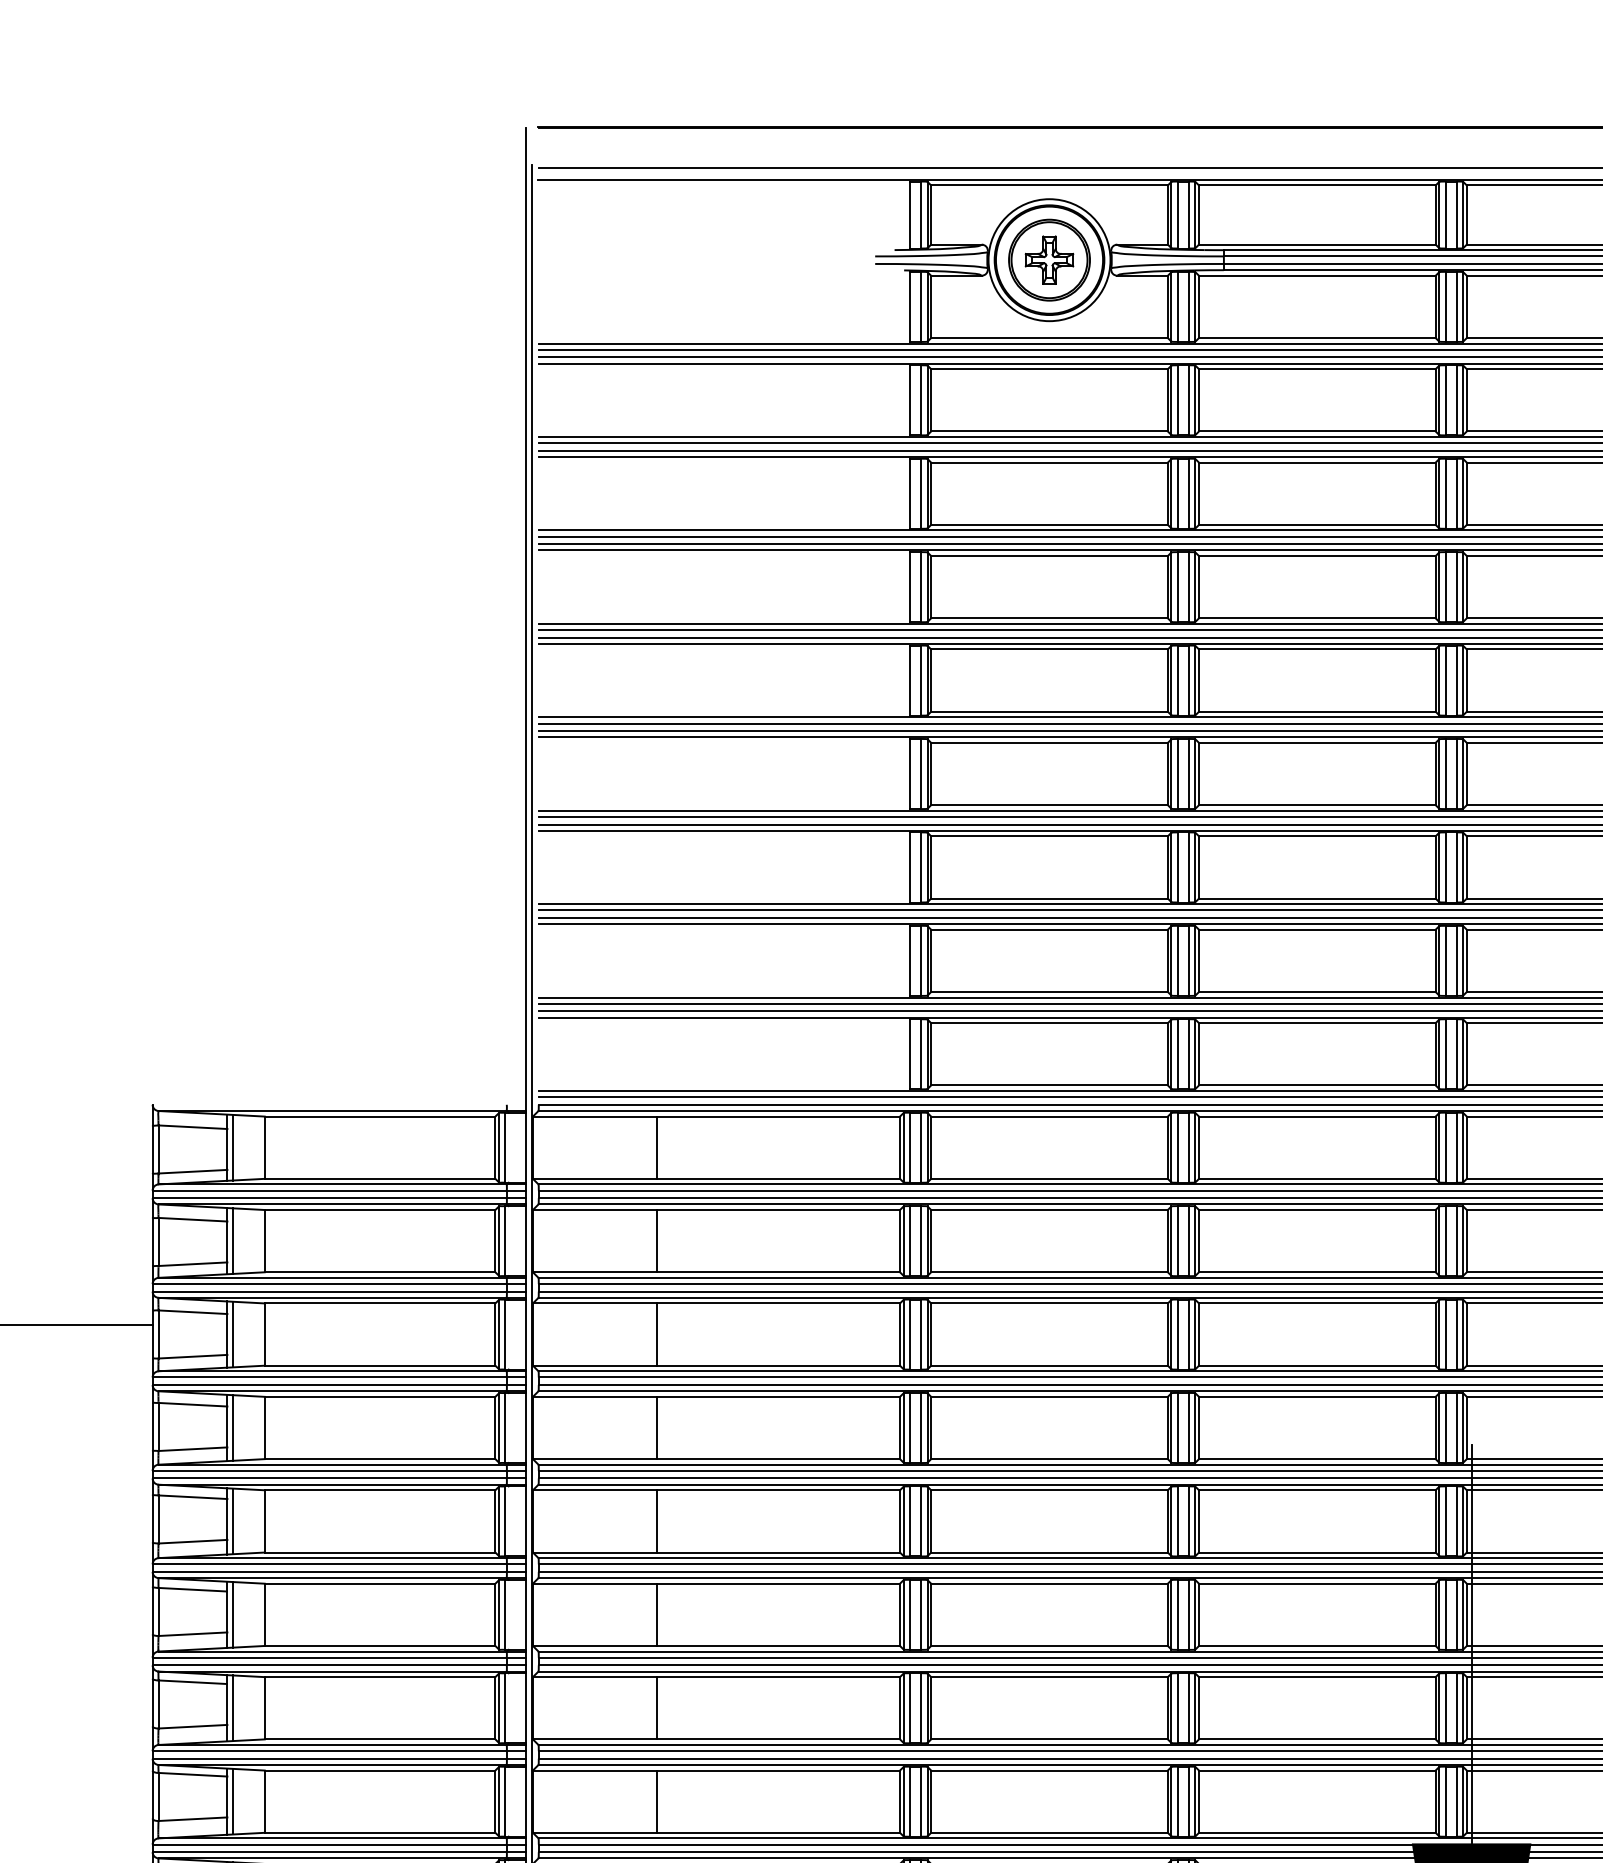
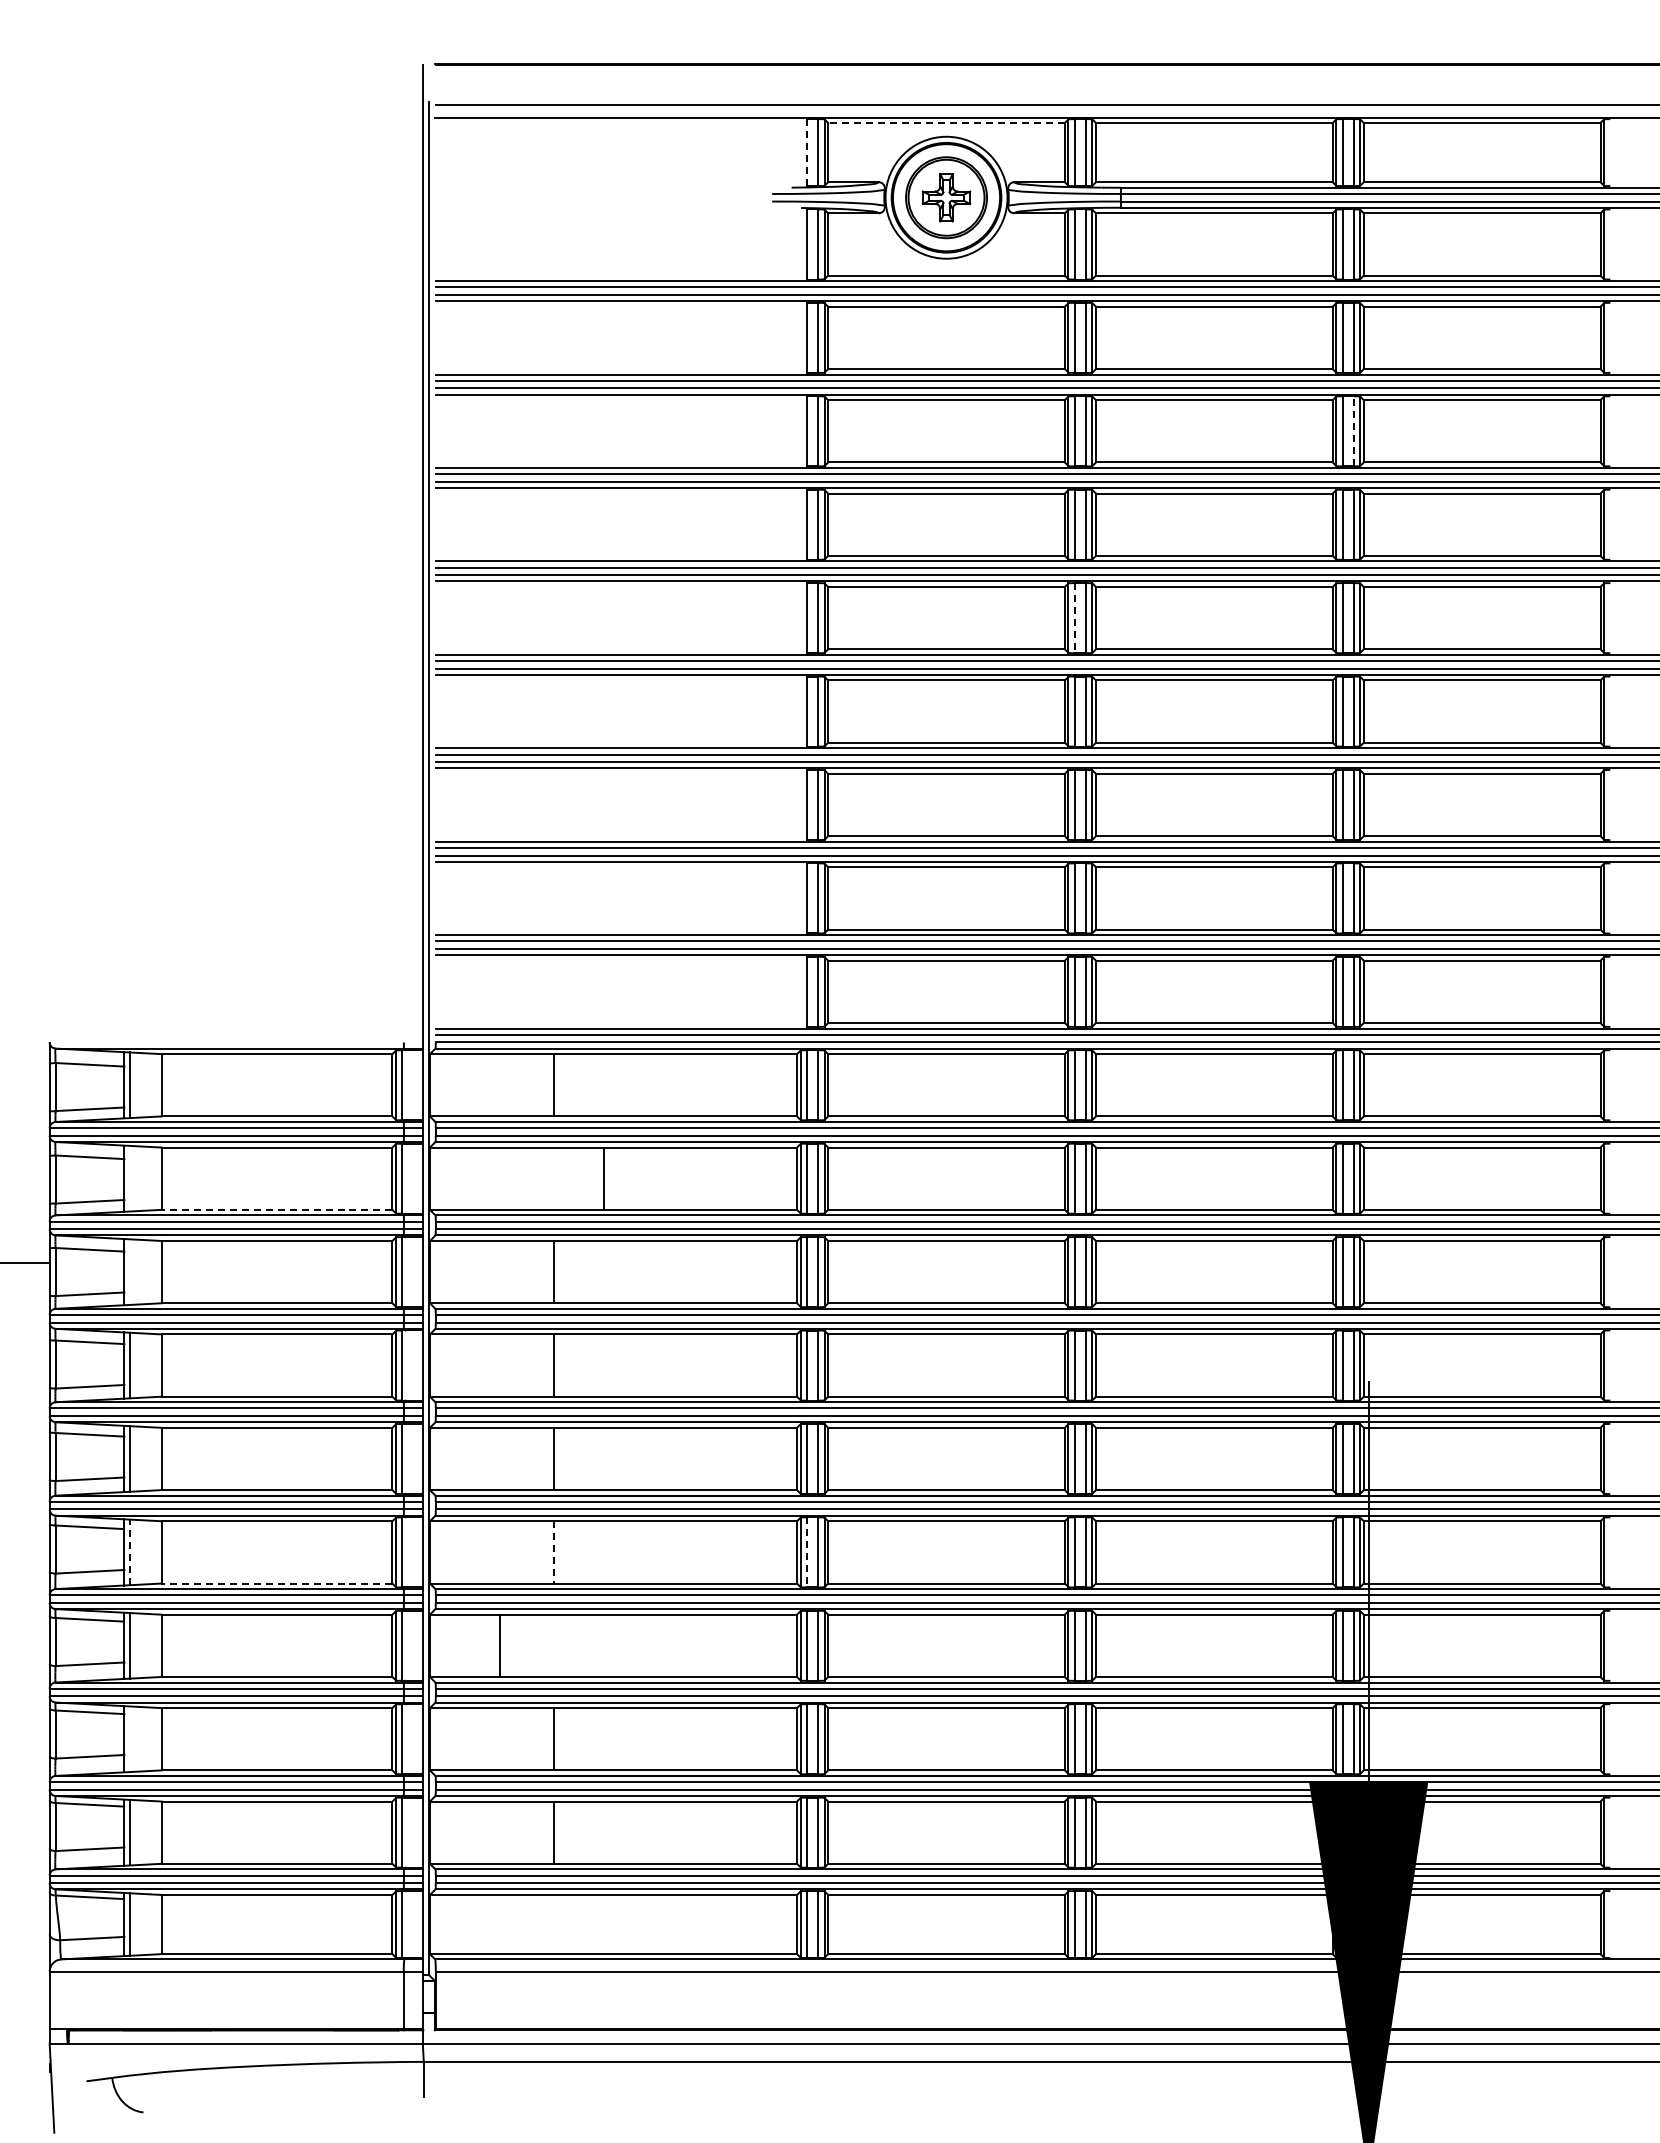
line: (1049, 185) -> (946, 123), solid -> dashed
line: (909, 214) -> (806, 152), solid -> dashed
line: (1457, 492) -> (1354, 430), solid -> dashed
line: (1177, 680) -> (1074, 618), solid -> dashed
line: (233, 1240) -> (130, 1178), removed
line: (657, 1240) -> (604, 1178), moved
line: (379, 1271) -> (276, 1209), solid -> dashed
line: (233, 1333) -> (130, 1271), removed
line: (233, 1614) -> (130, 1552), solid -> dashed
line: (657, 1614) -> (554, 1552), solid -> dashed
line: (909, 1614) -> (806, 1552), solid -> dashed
line: (379, 1645) -> (276, 1583), solid -> dashed
line: (657, 1707) -> (500, 1645), moved
line: (233, 1801) -> (130, 1739), removed

